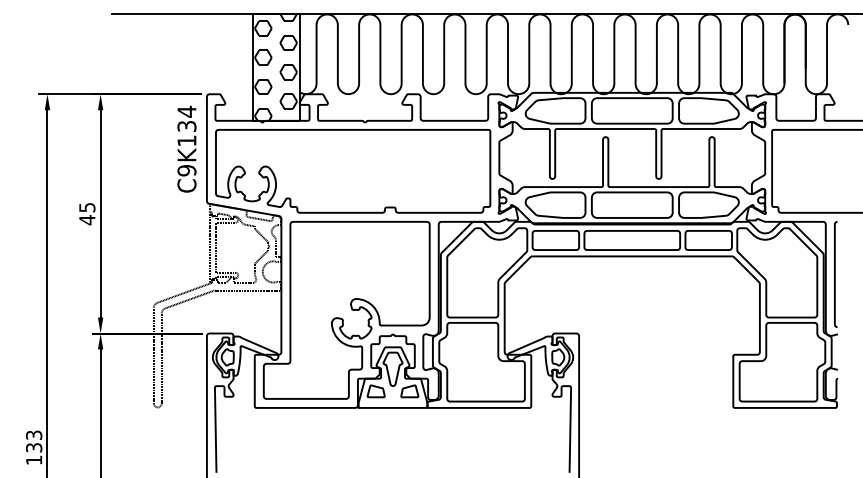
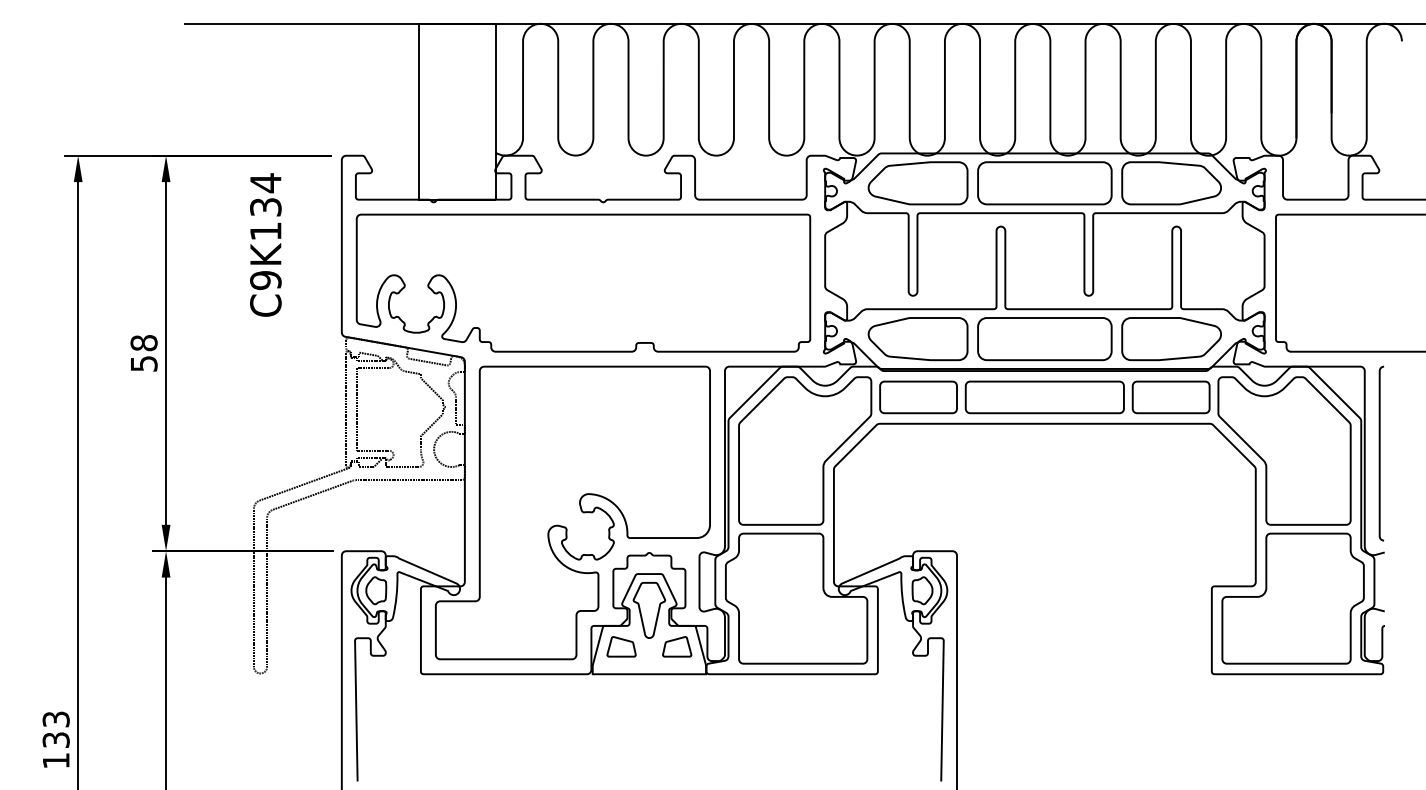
hatch: (275, 67) -> (455, 111), removed
text: (186, 148) -> (265, 243), moved
text: (87, 213) -> (144, 352), 45 -> 58

